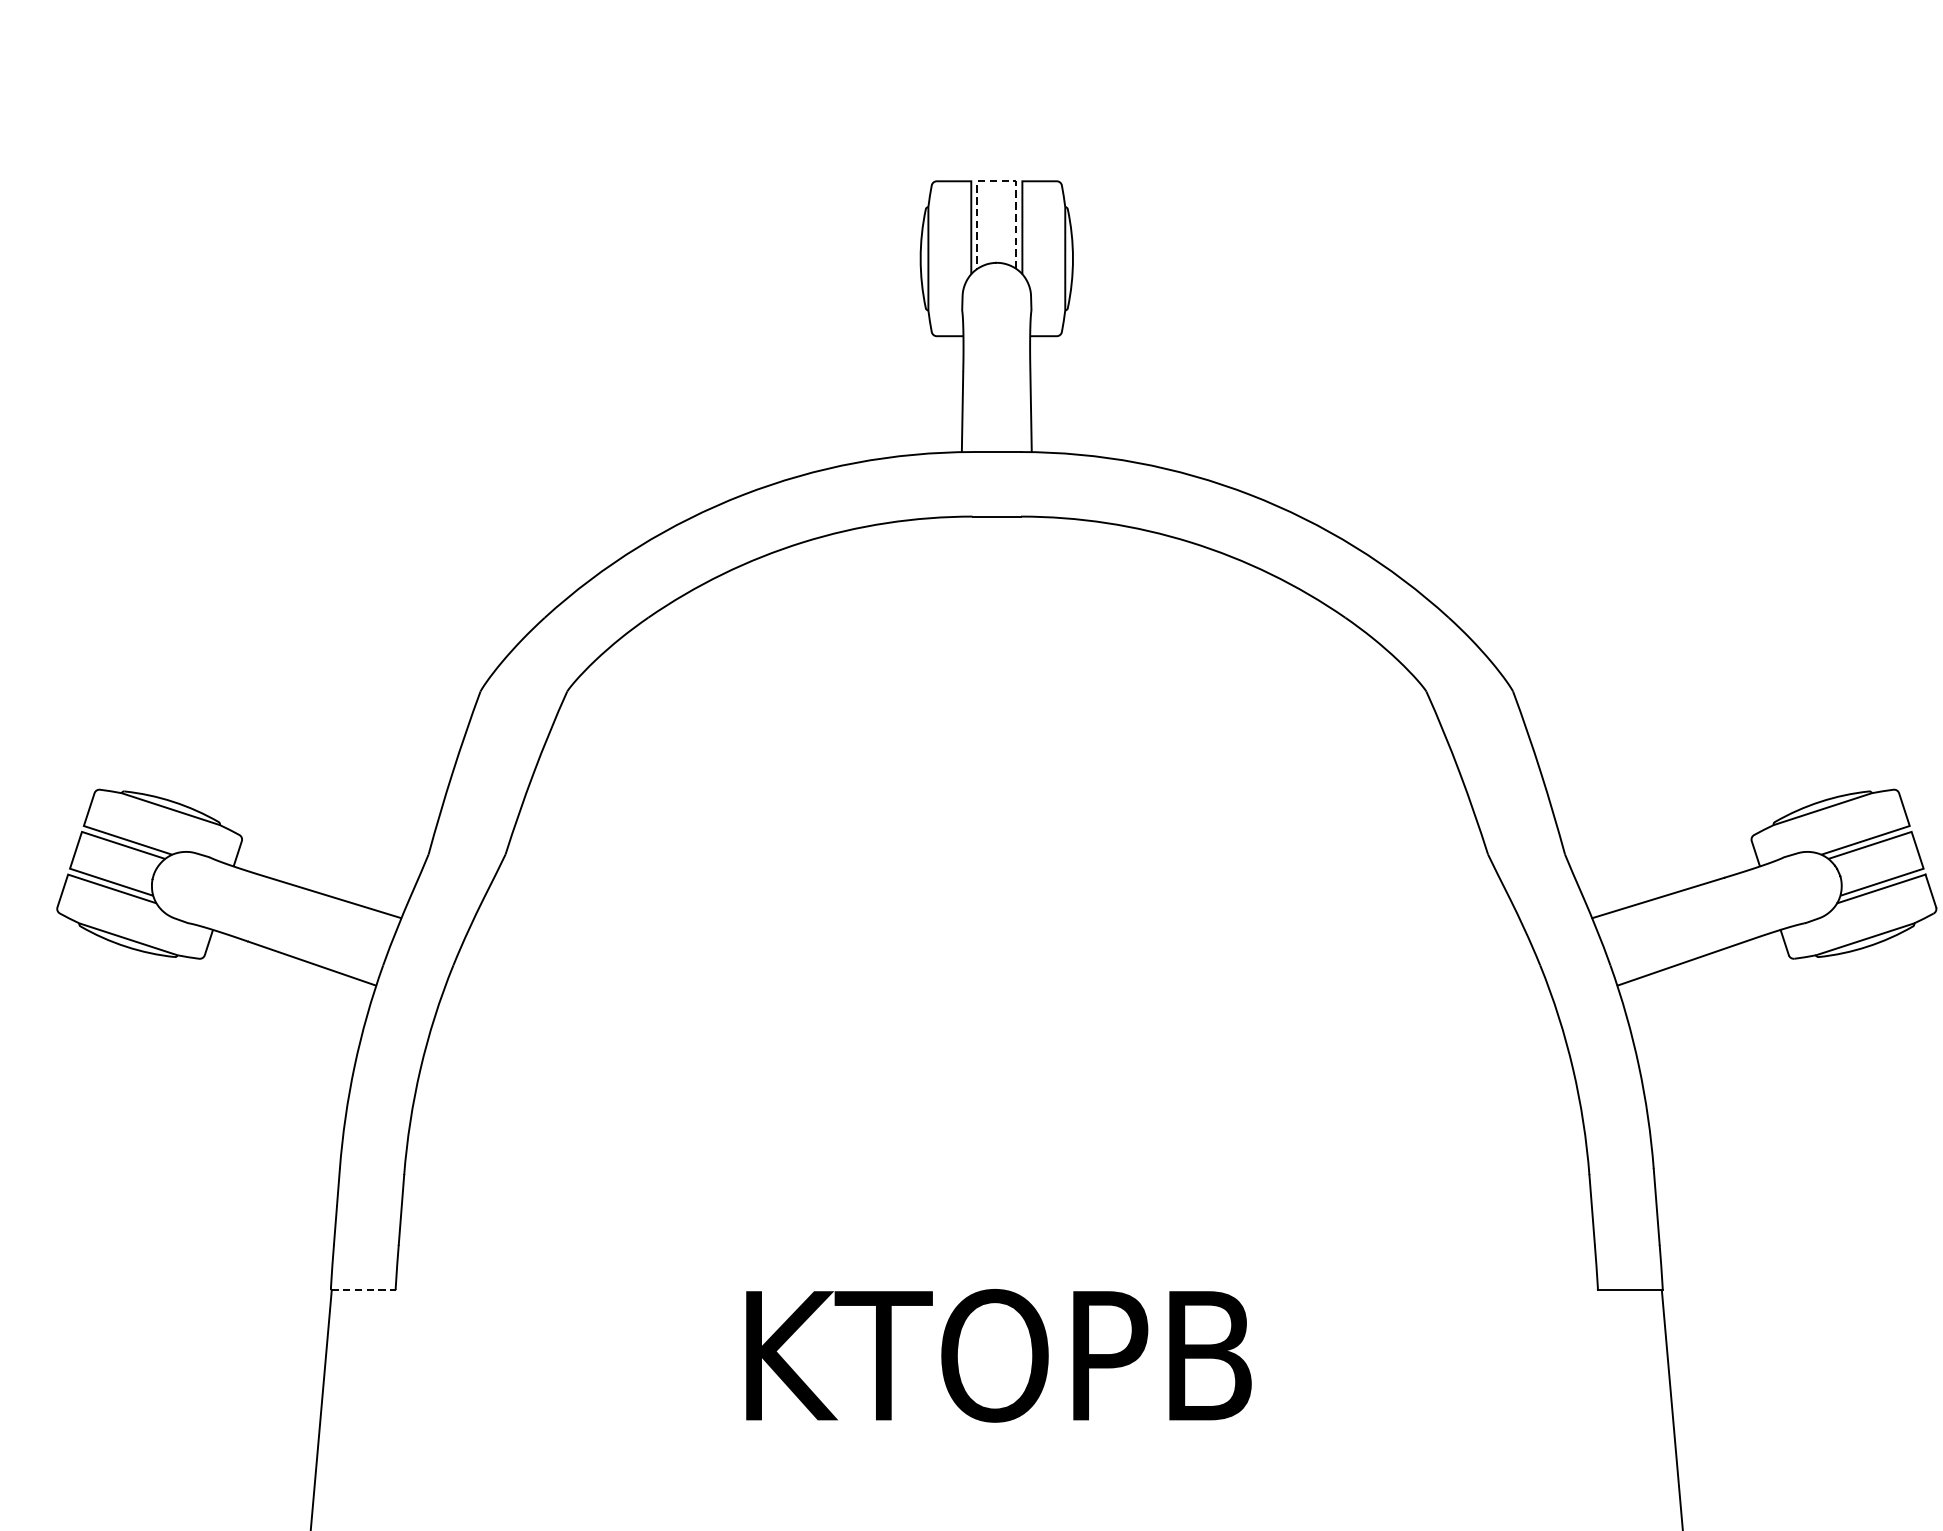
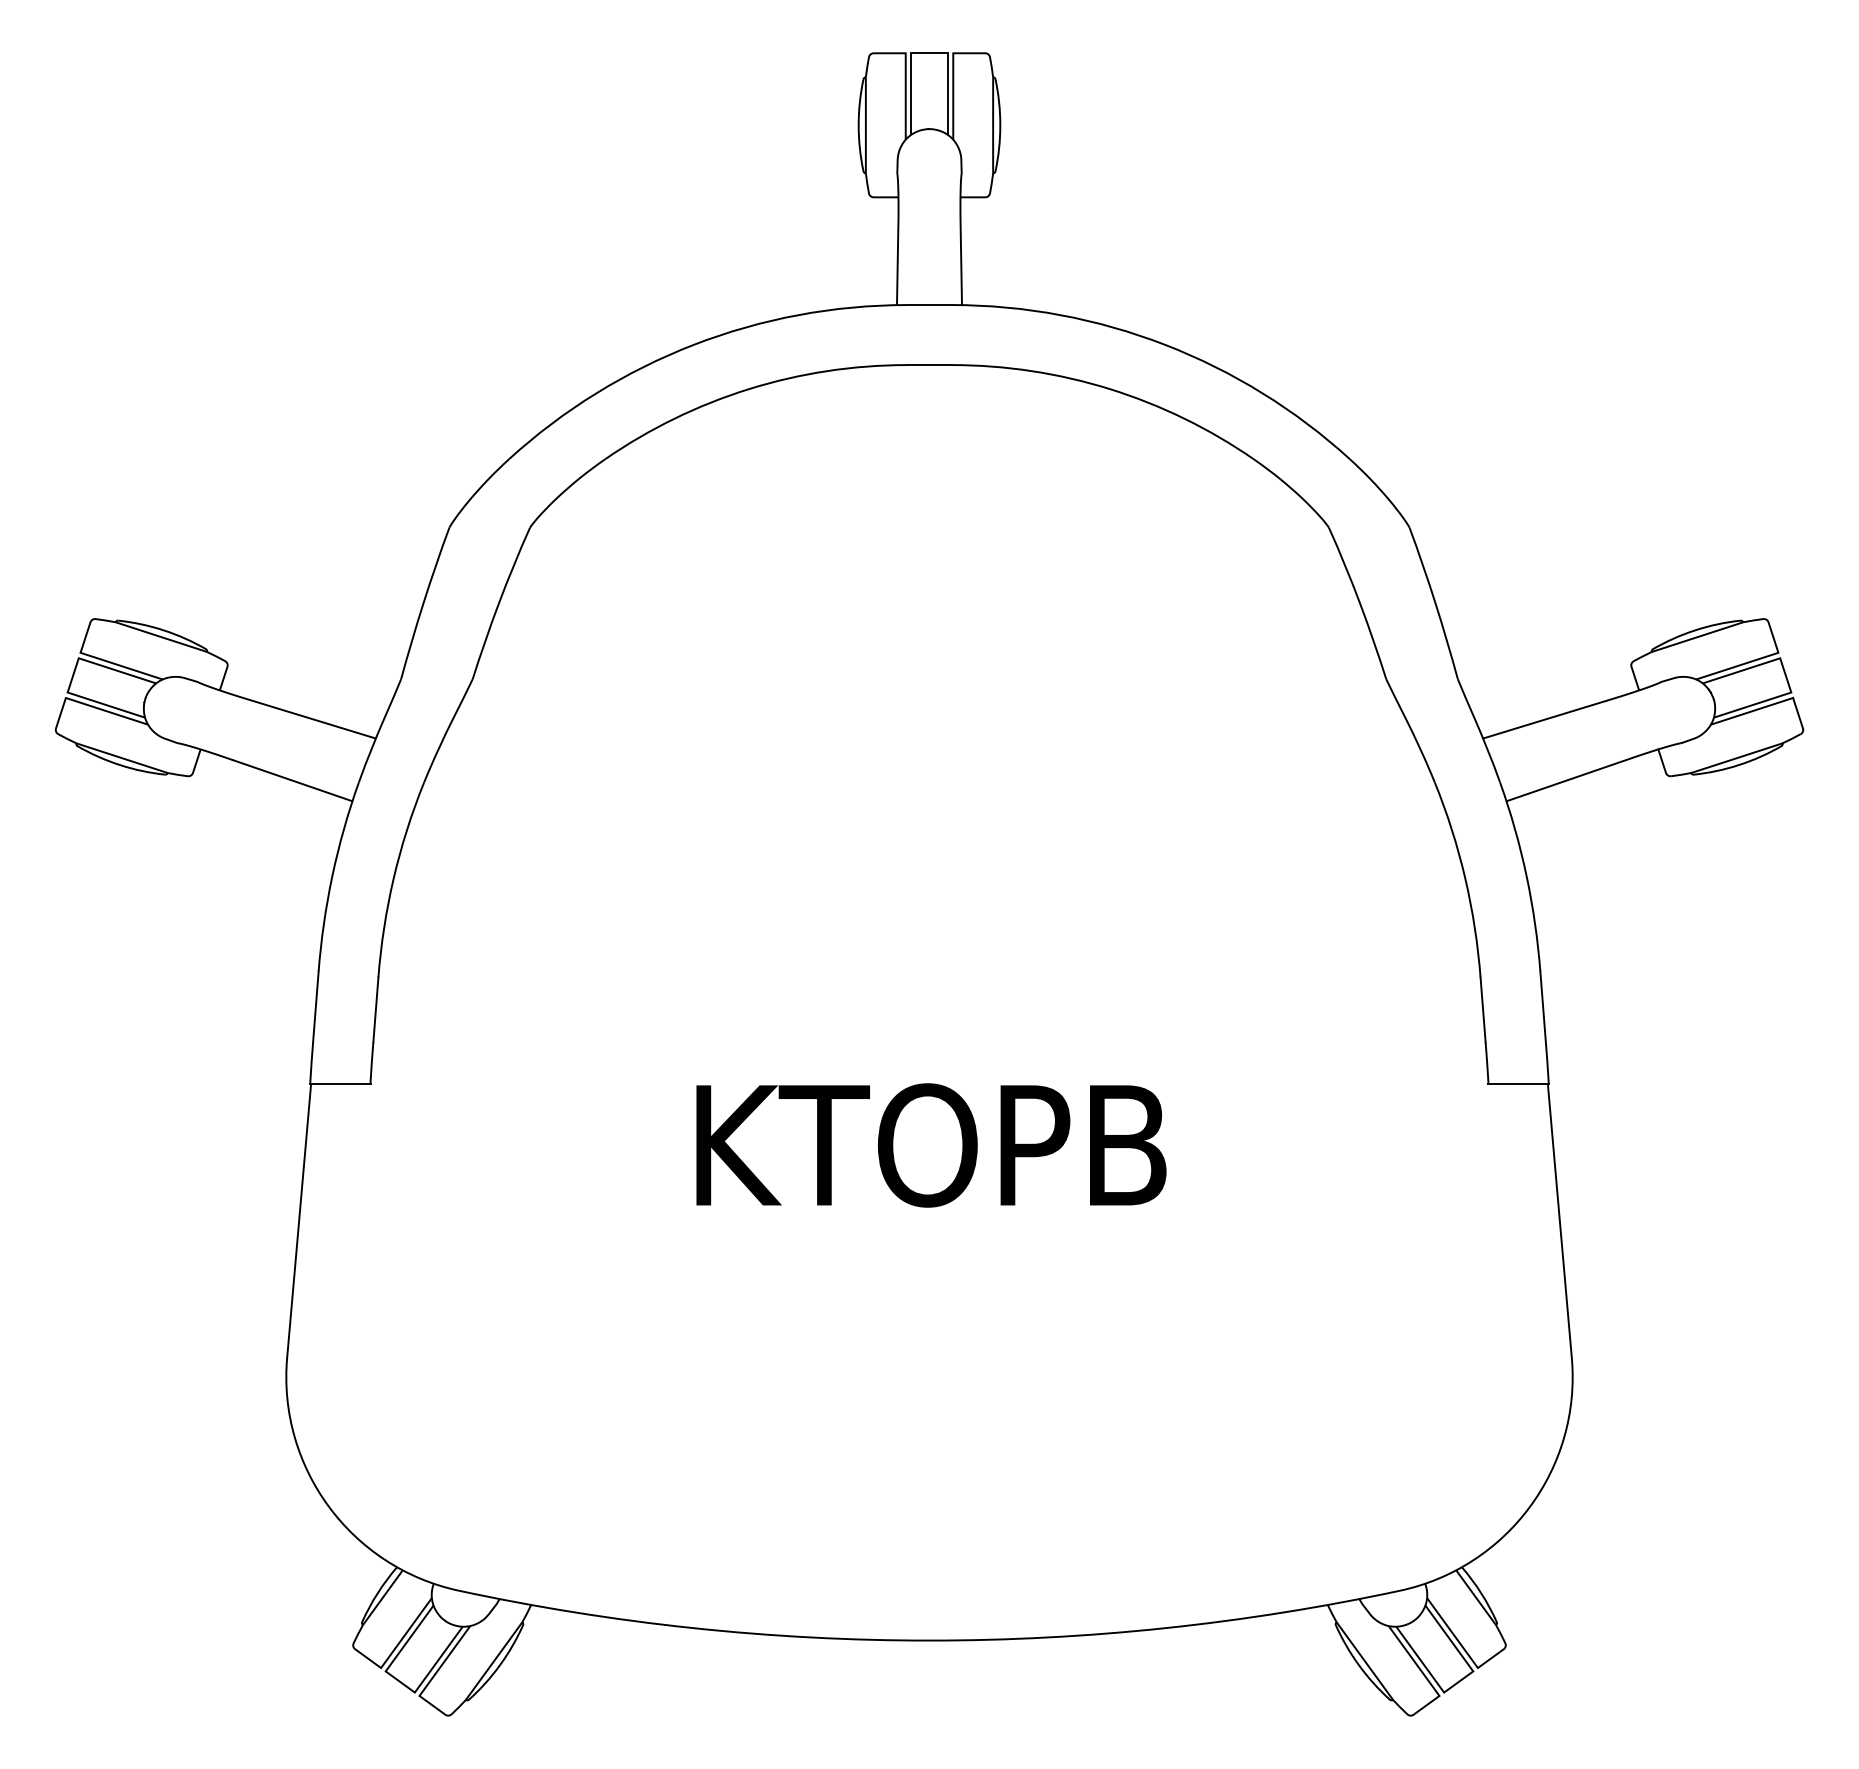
line: (996, 181) -> (929, 53), dashed -> solid
line: (364, 1290) -> (341, 1084), dashed -> solid

